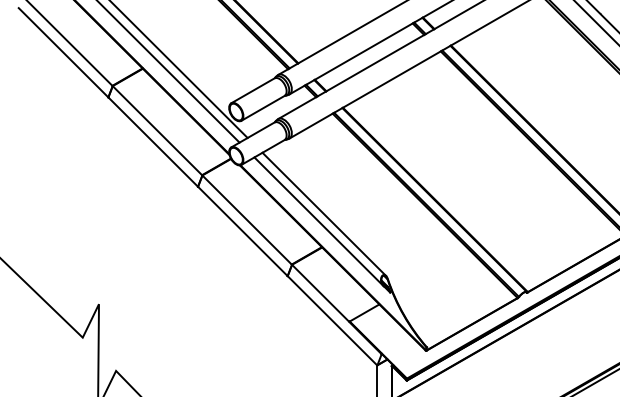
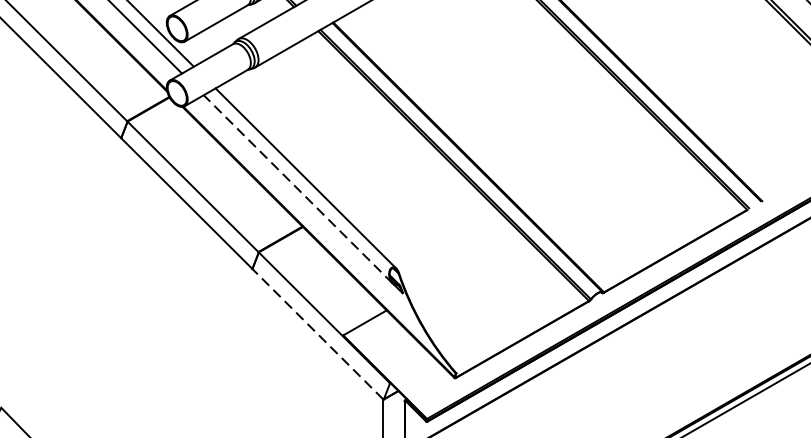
line: (318, 221) -> (297, 189), solid -> dashed
line: (332, 320) -> (318, 333), solid -> dashed

